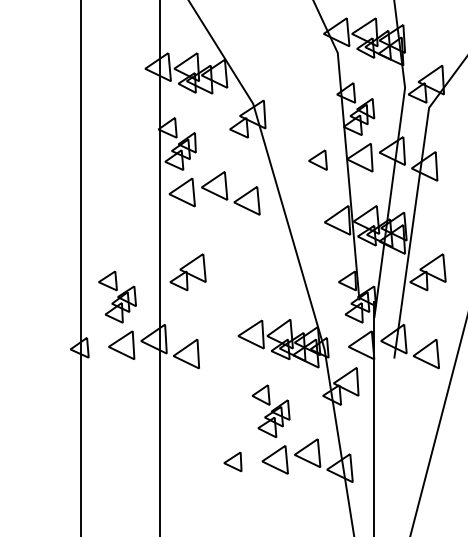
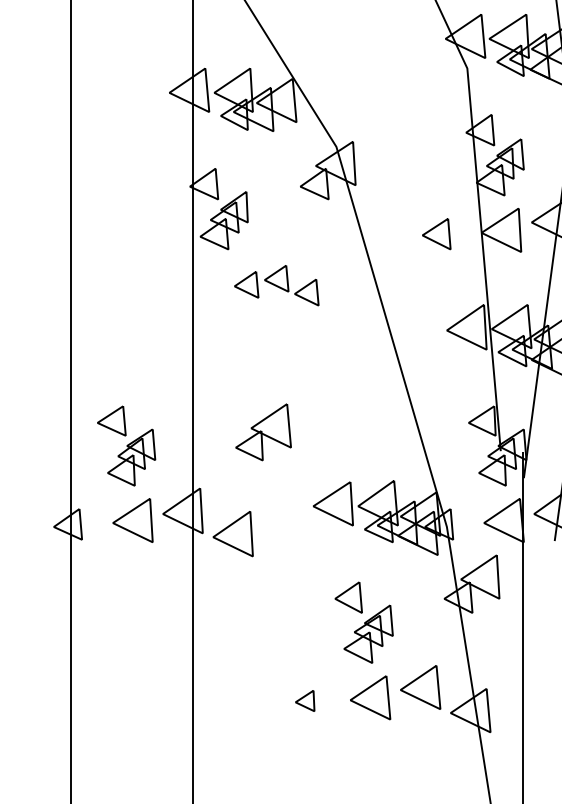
part: (214, 193) -> (276, 285), size x0.6
part: (187, 272) -> (262, 432), moved
part: (232, 461) -> (304, 700), size x0.7

